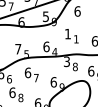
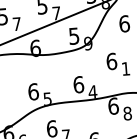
text: (67, 33) -> (110, 60), 1 -> 6
text: (18, 48) -> (33, 90), 7 -> 6
text: (66, 61) -> (112, 105), 3 -> 6

